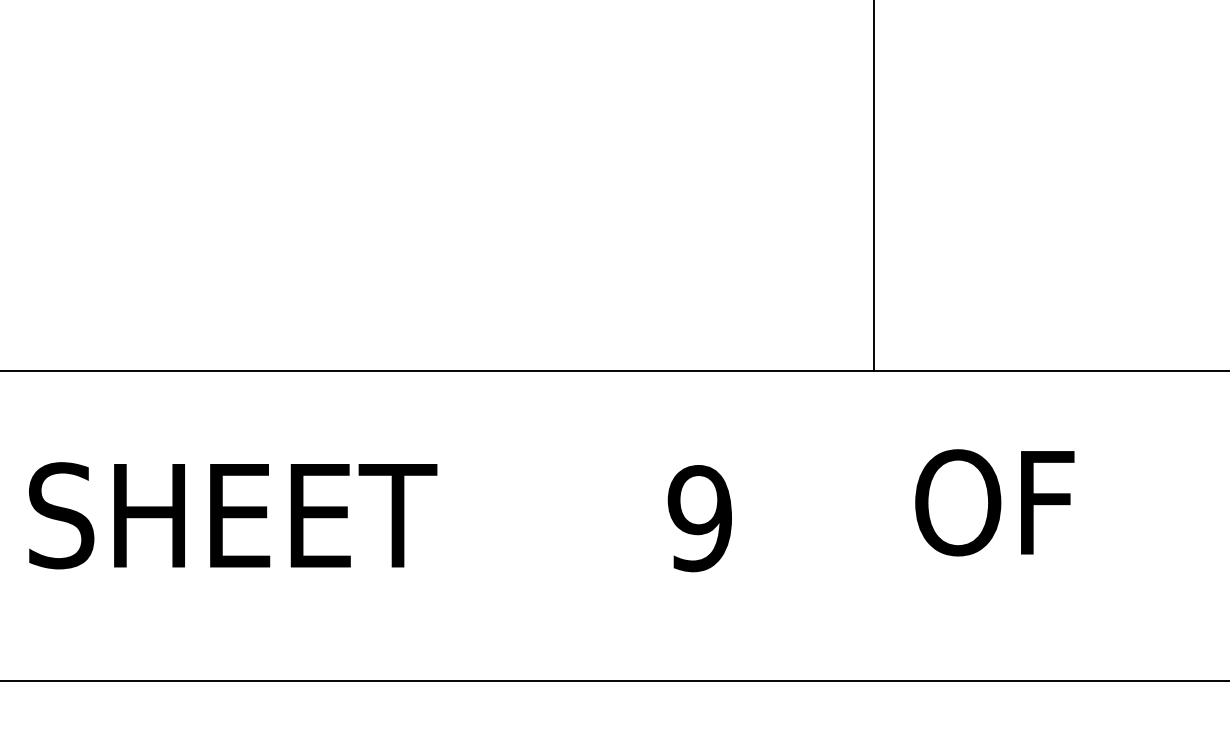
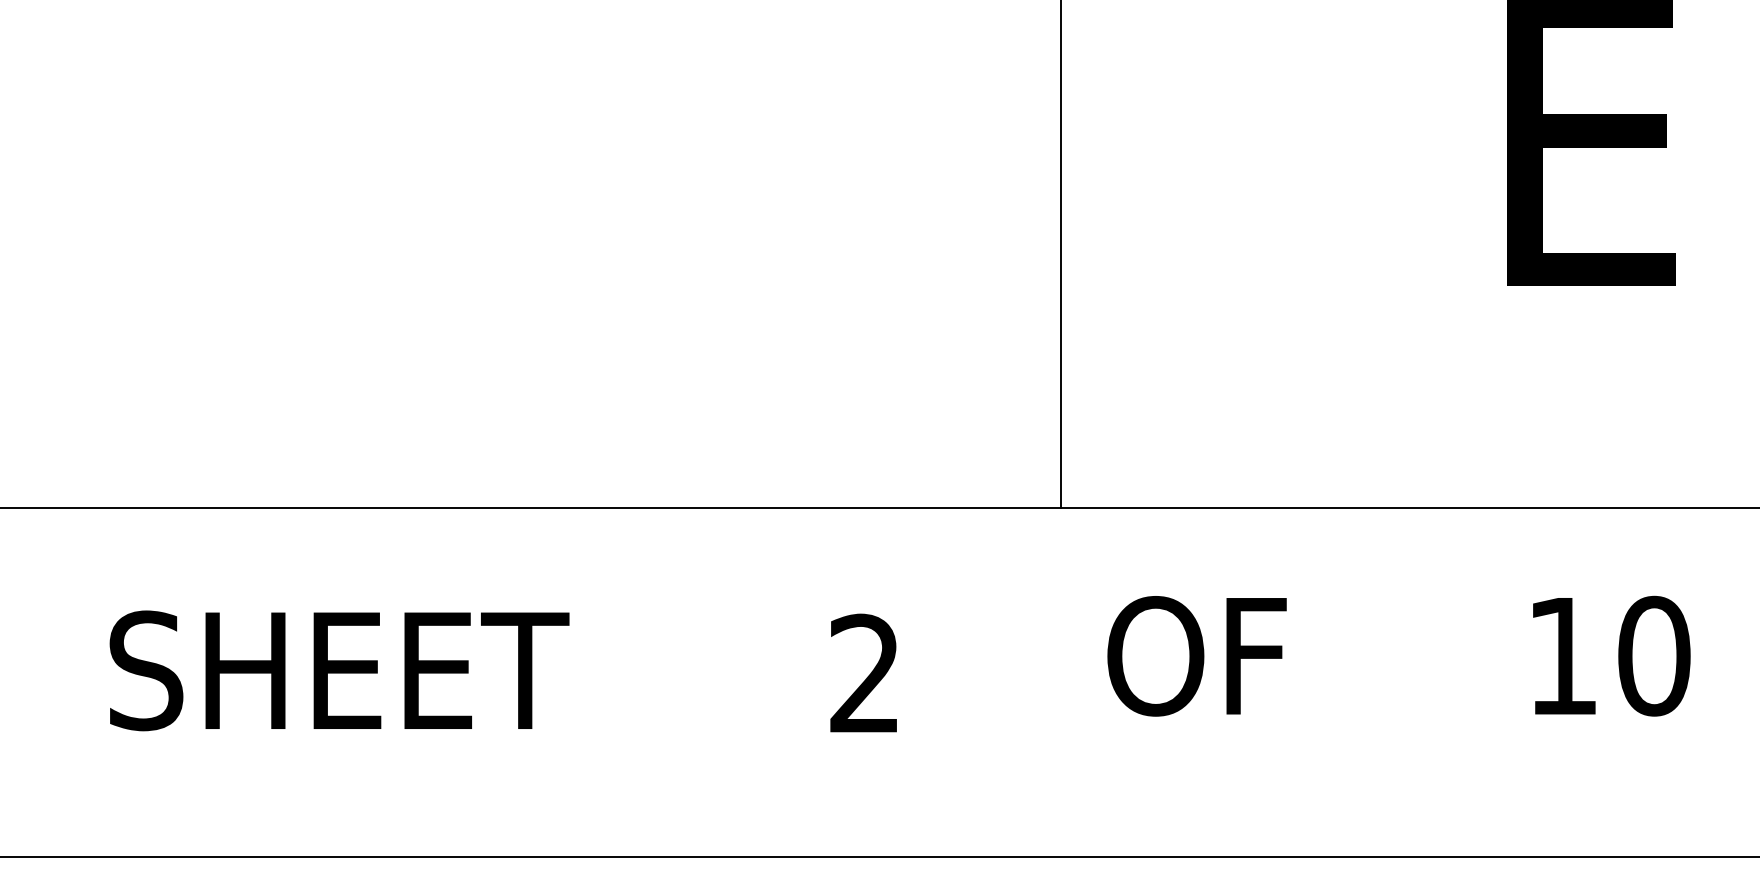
text: (700, 518) -> (865, 673), 9 -> 2

